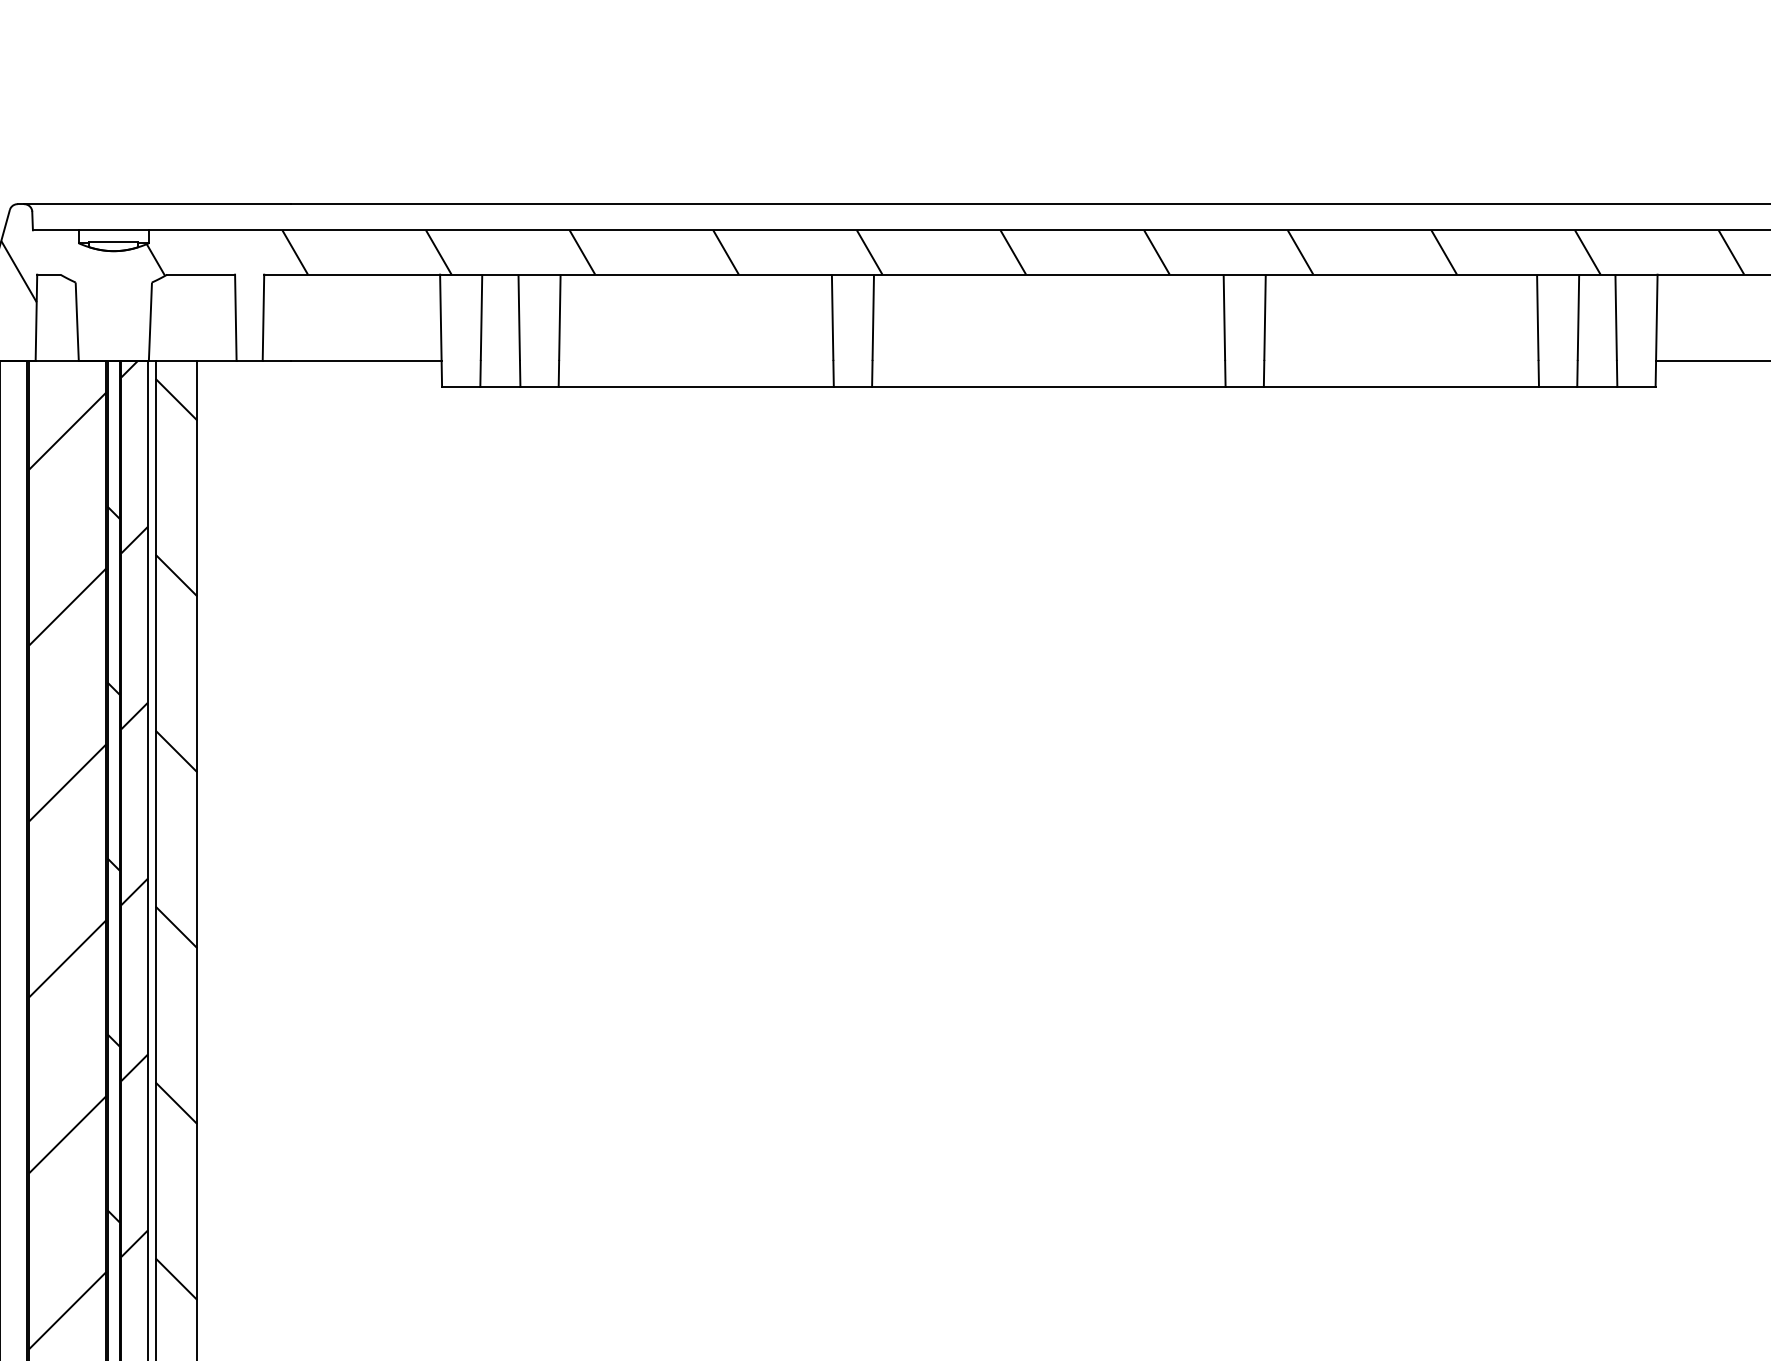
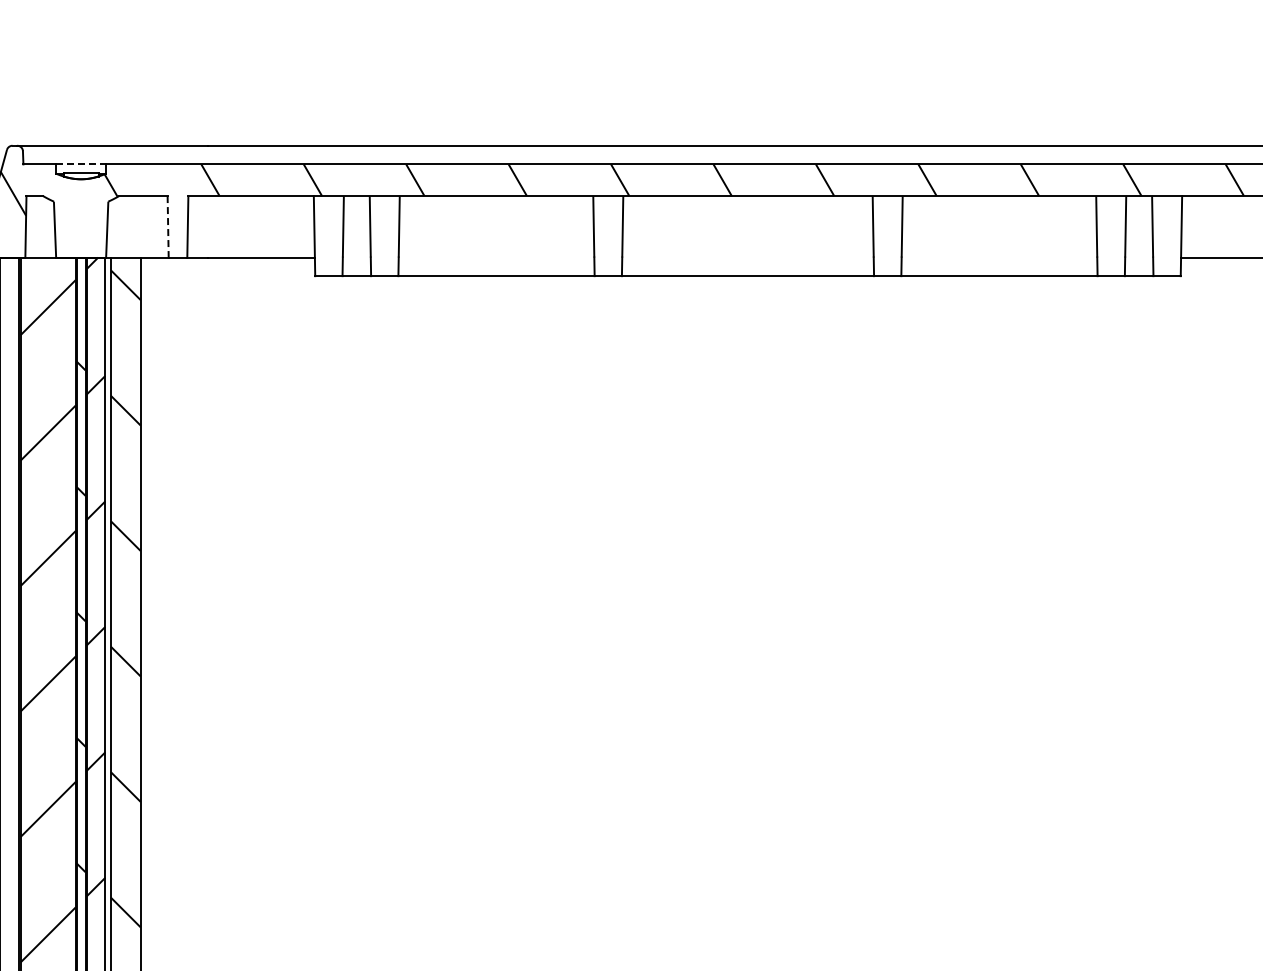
line: (114, 230) -> (81, 164), solid -> dashed
line: (236, 317) -> (168, 226), solid -> dashed

